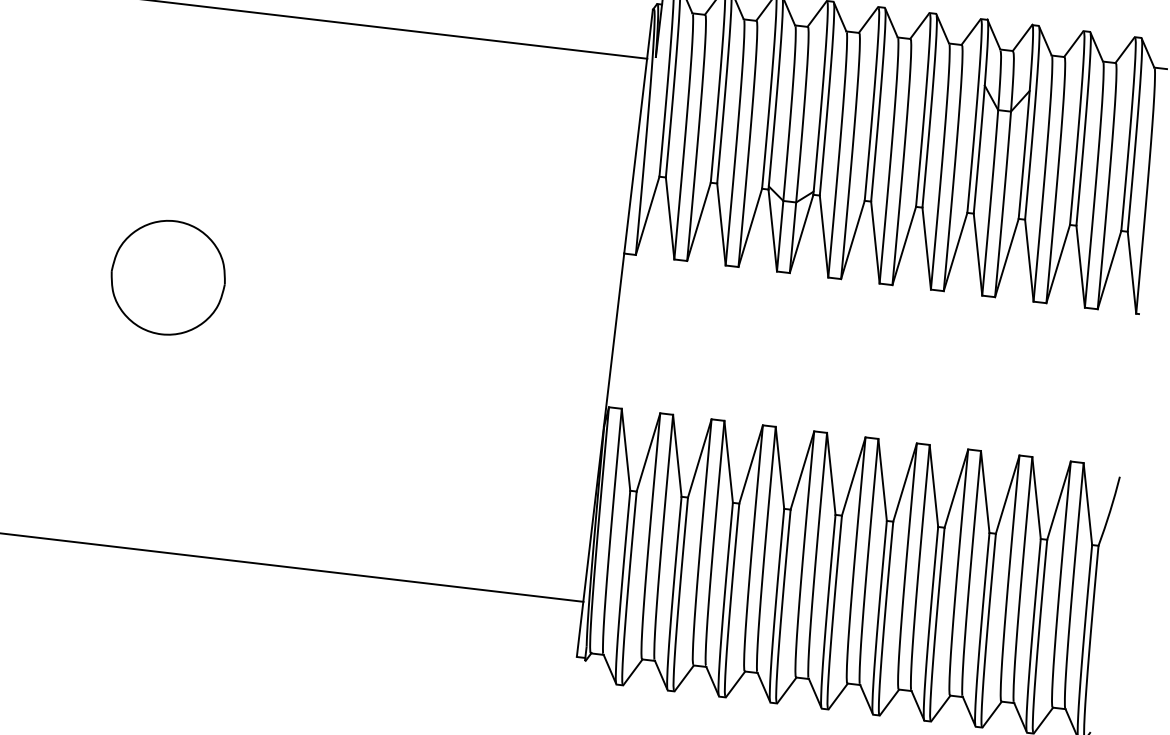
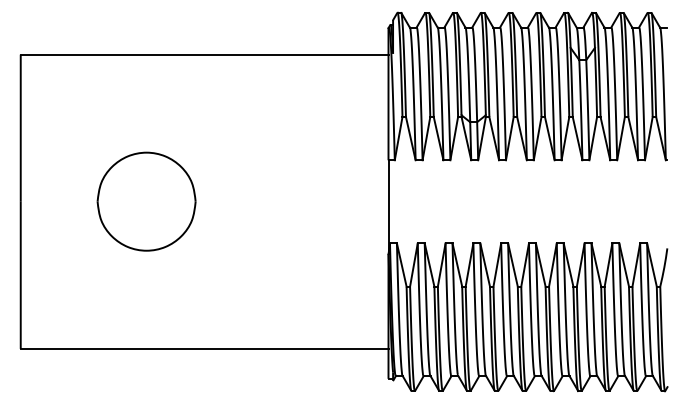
part: (166, 277) -> (145, 201), size x1.6

